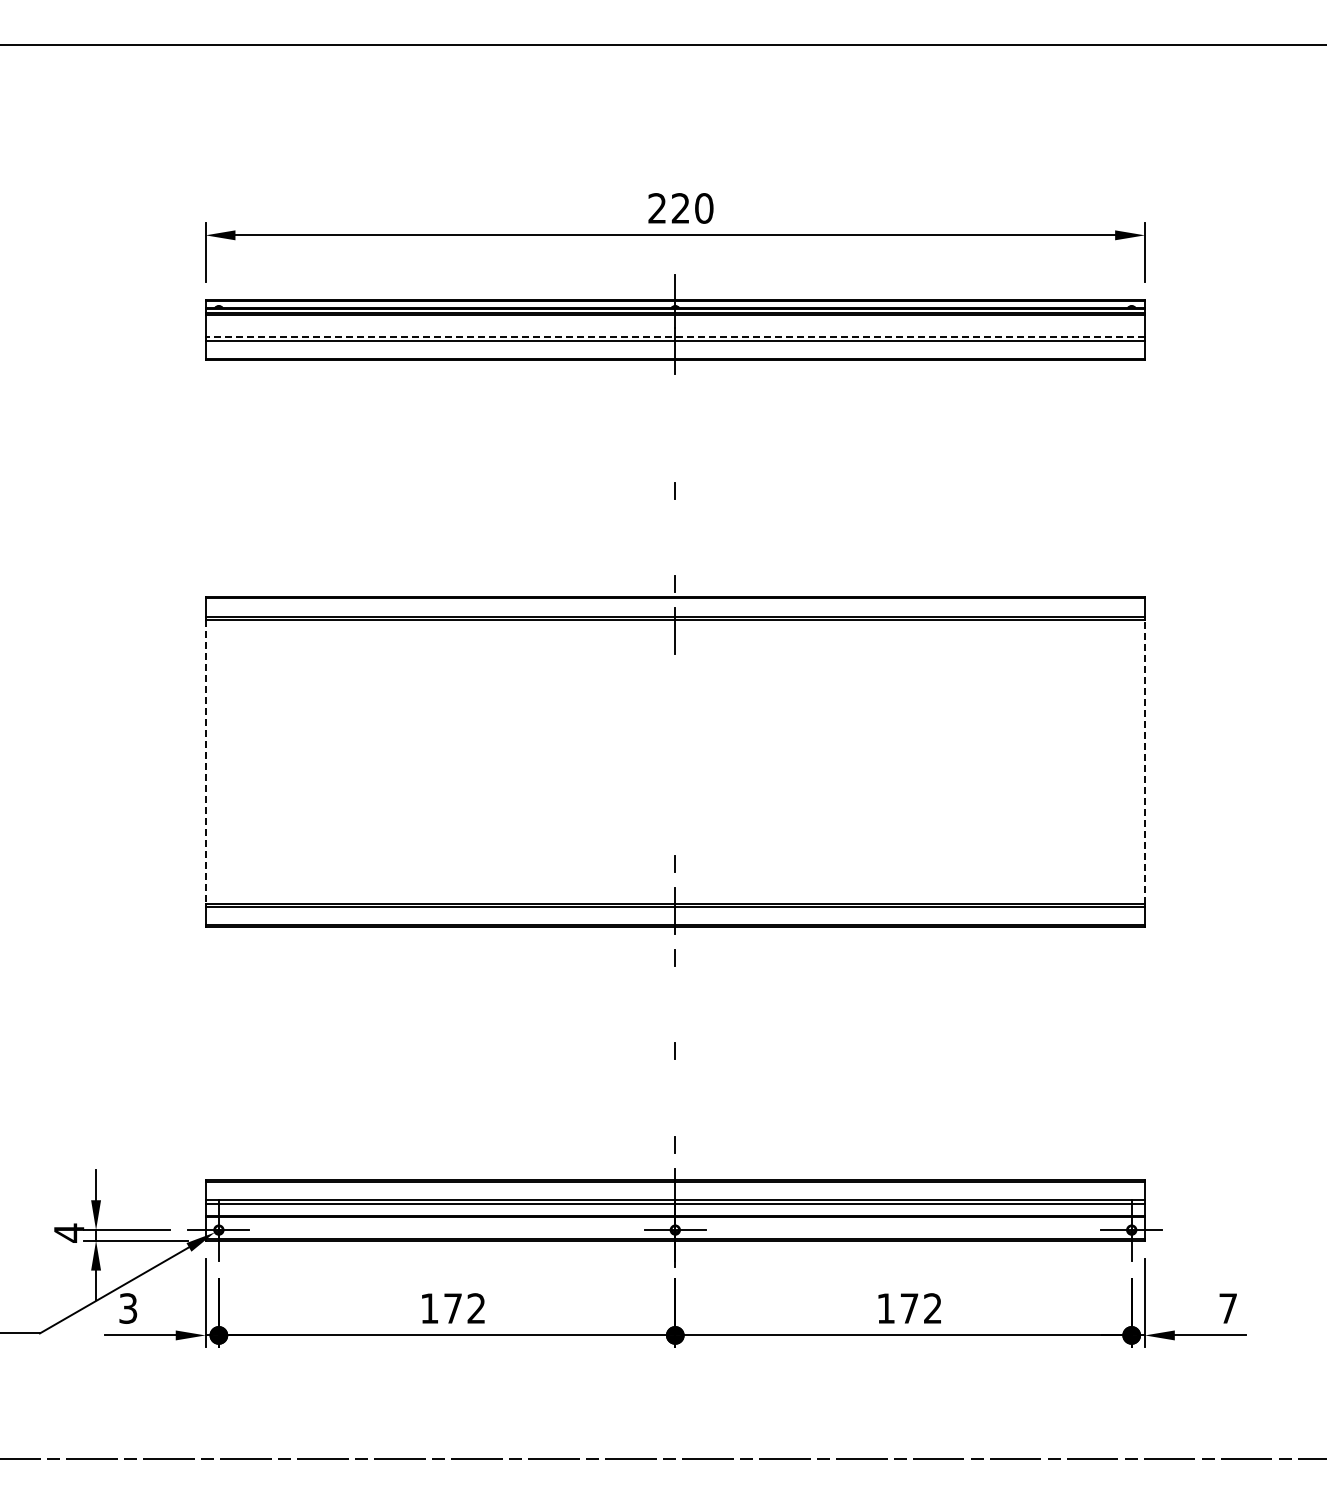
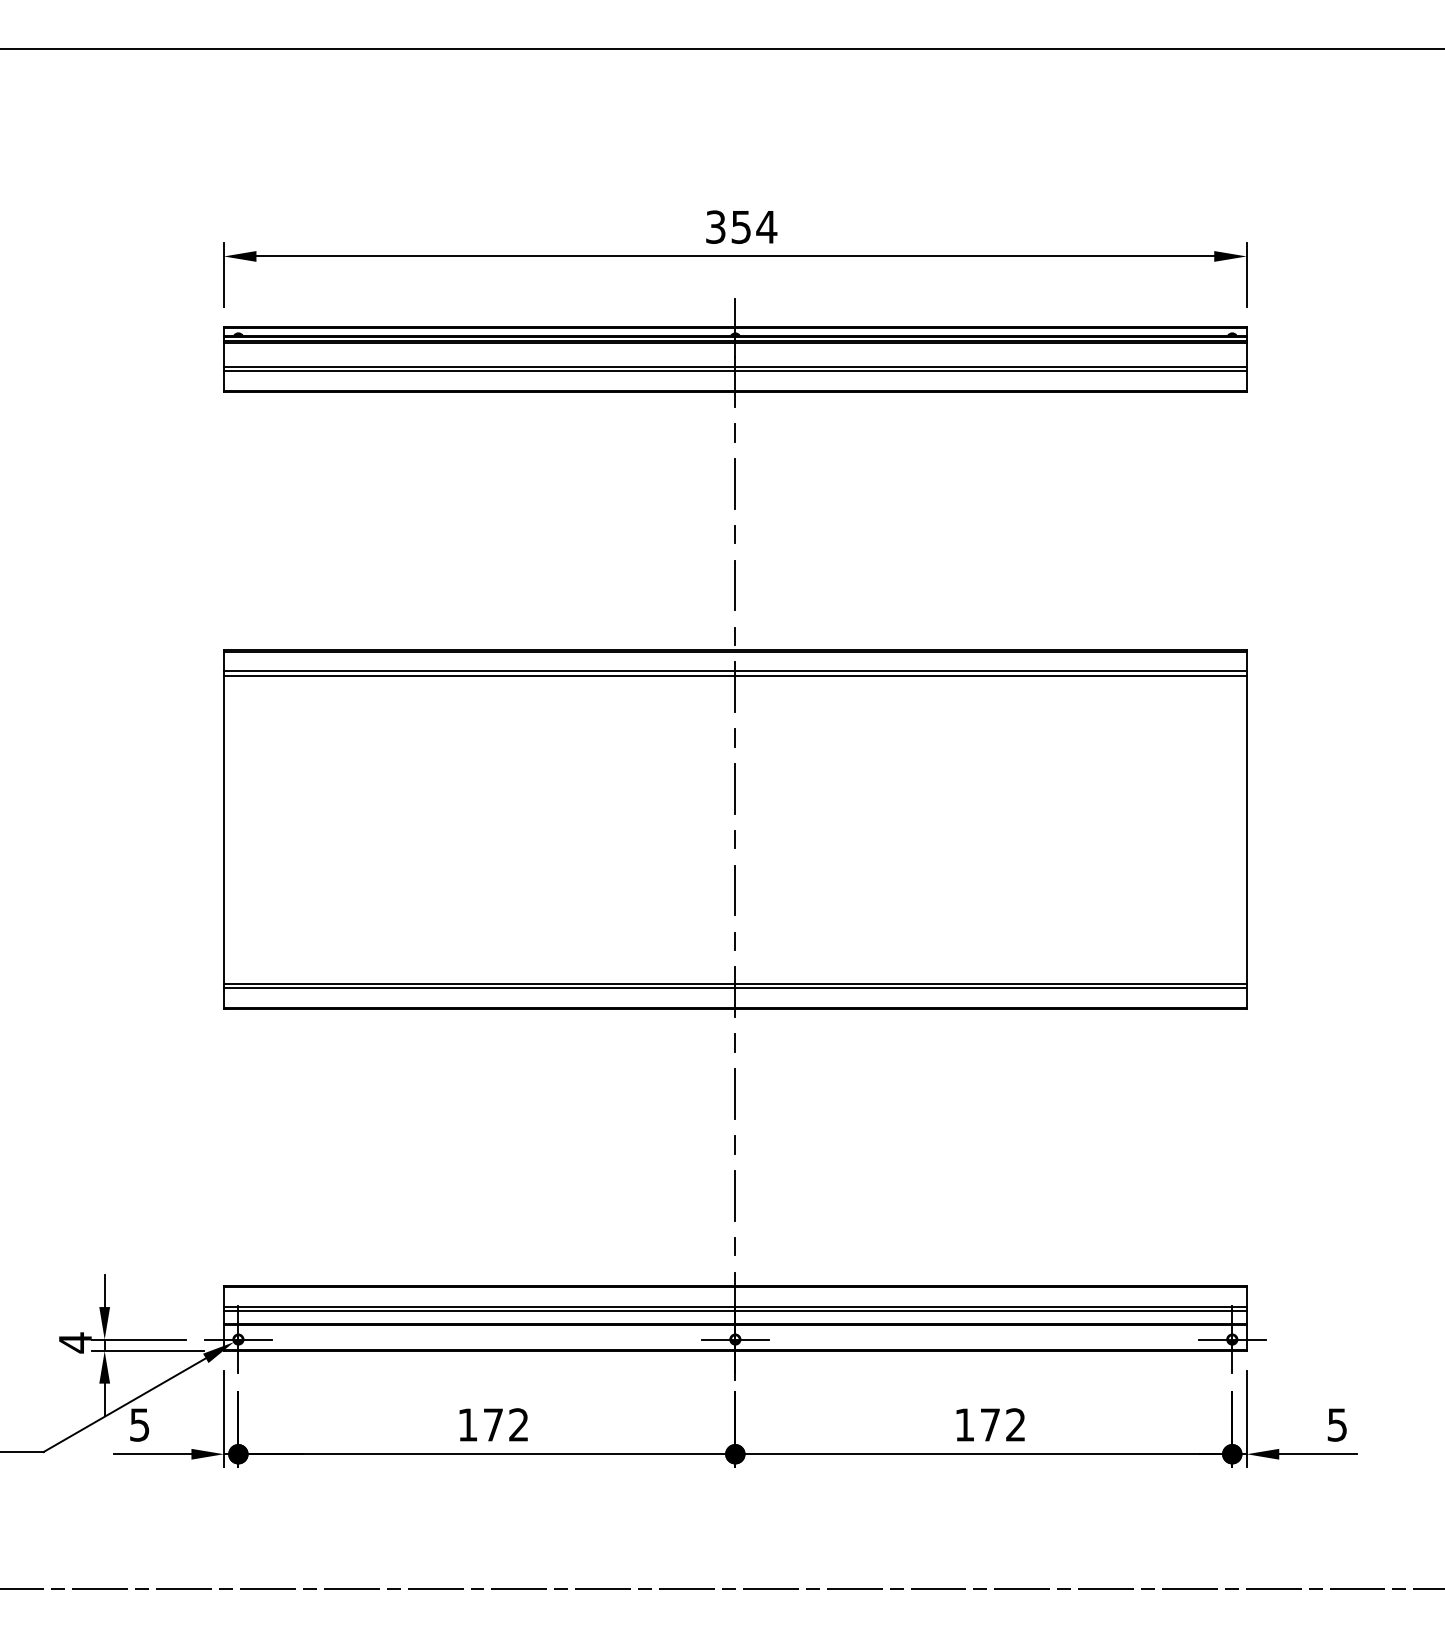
text: (680, 208) -> (741, 227), 220 -> 354
line: (675, 336) -> (735, 366), dashed -> solid
line: (674, 396) -> (734, 431), added
line: (675, 443) -> (735, 483), added
line: (675, 537) -> (735, 585), added
line: (674, 677) -> (734, 737), added
line: (675, 724) -> (735, 789), added
line: (205, 761) -> (223, 829), dashed -> solid
line: (1144, 761) -> (1246, 829), dashed -> solid
line: (674, 770) -> (734, 839), added
line: (675, 817) -> (735, 890), added
line: (675, 1004) -> (735, 1093), added
line: (675, 1097) -> (735, 1195), added
text: (128, 1308) -> (139, 1424), 3 -> 5
text: (1227, 1308) -> (1336, 1424), 7 -> 5

